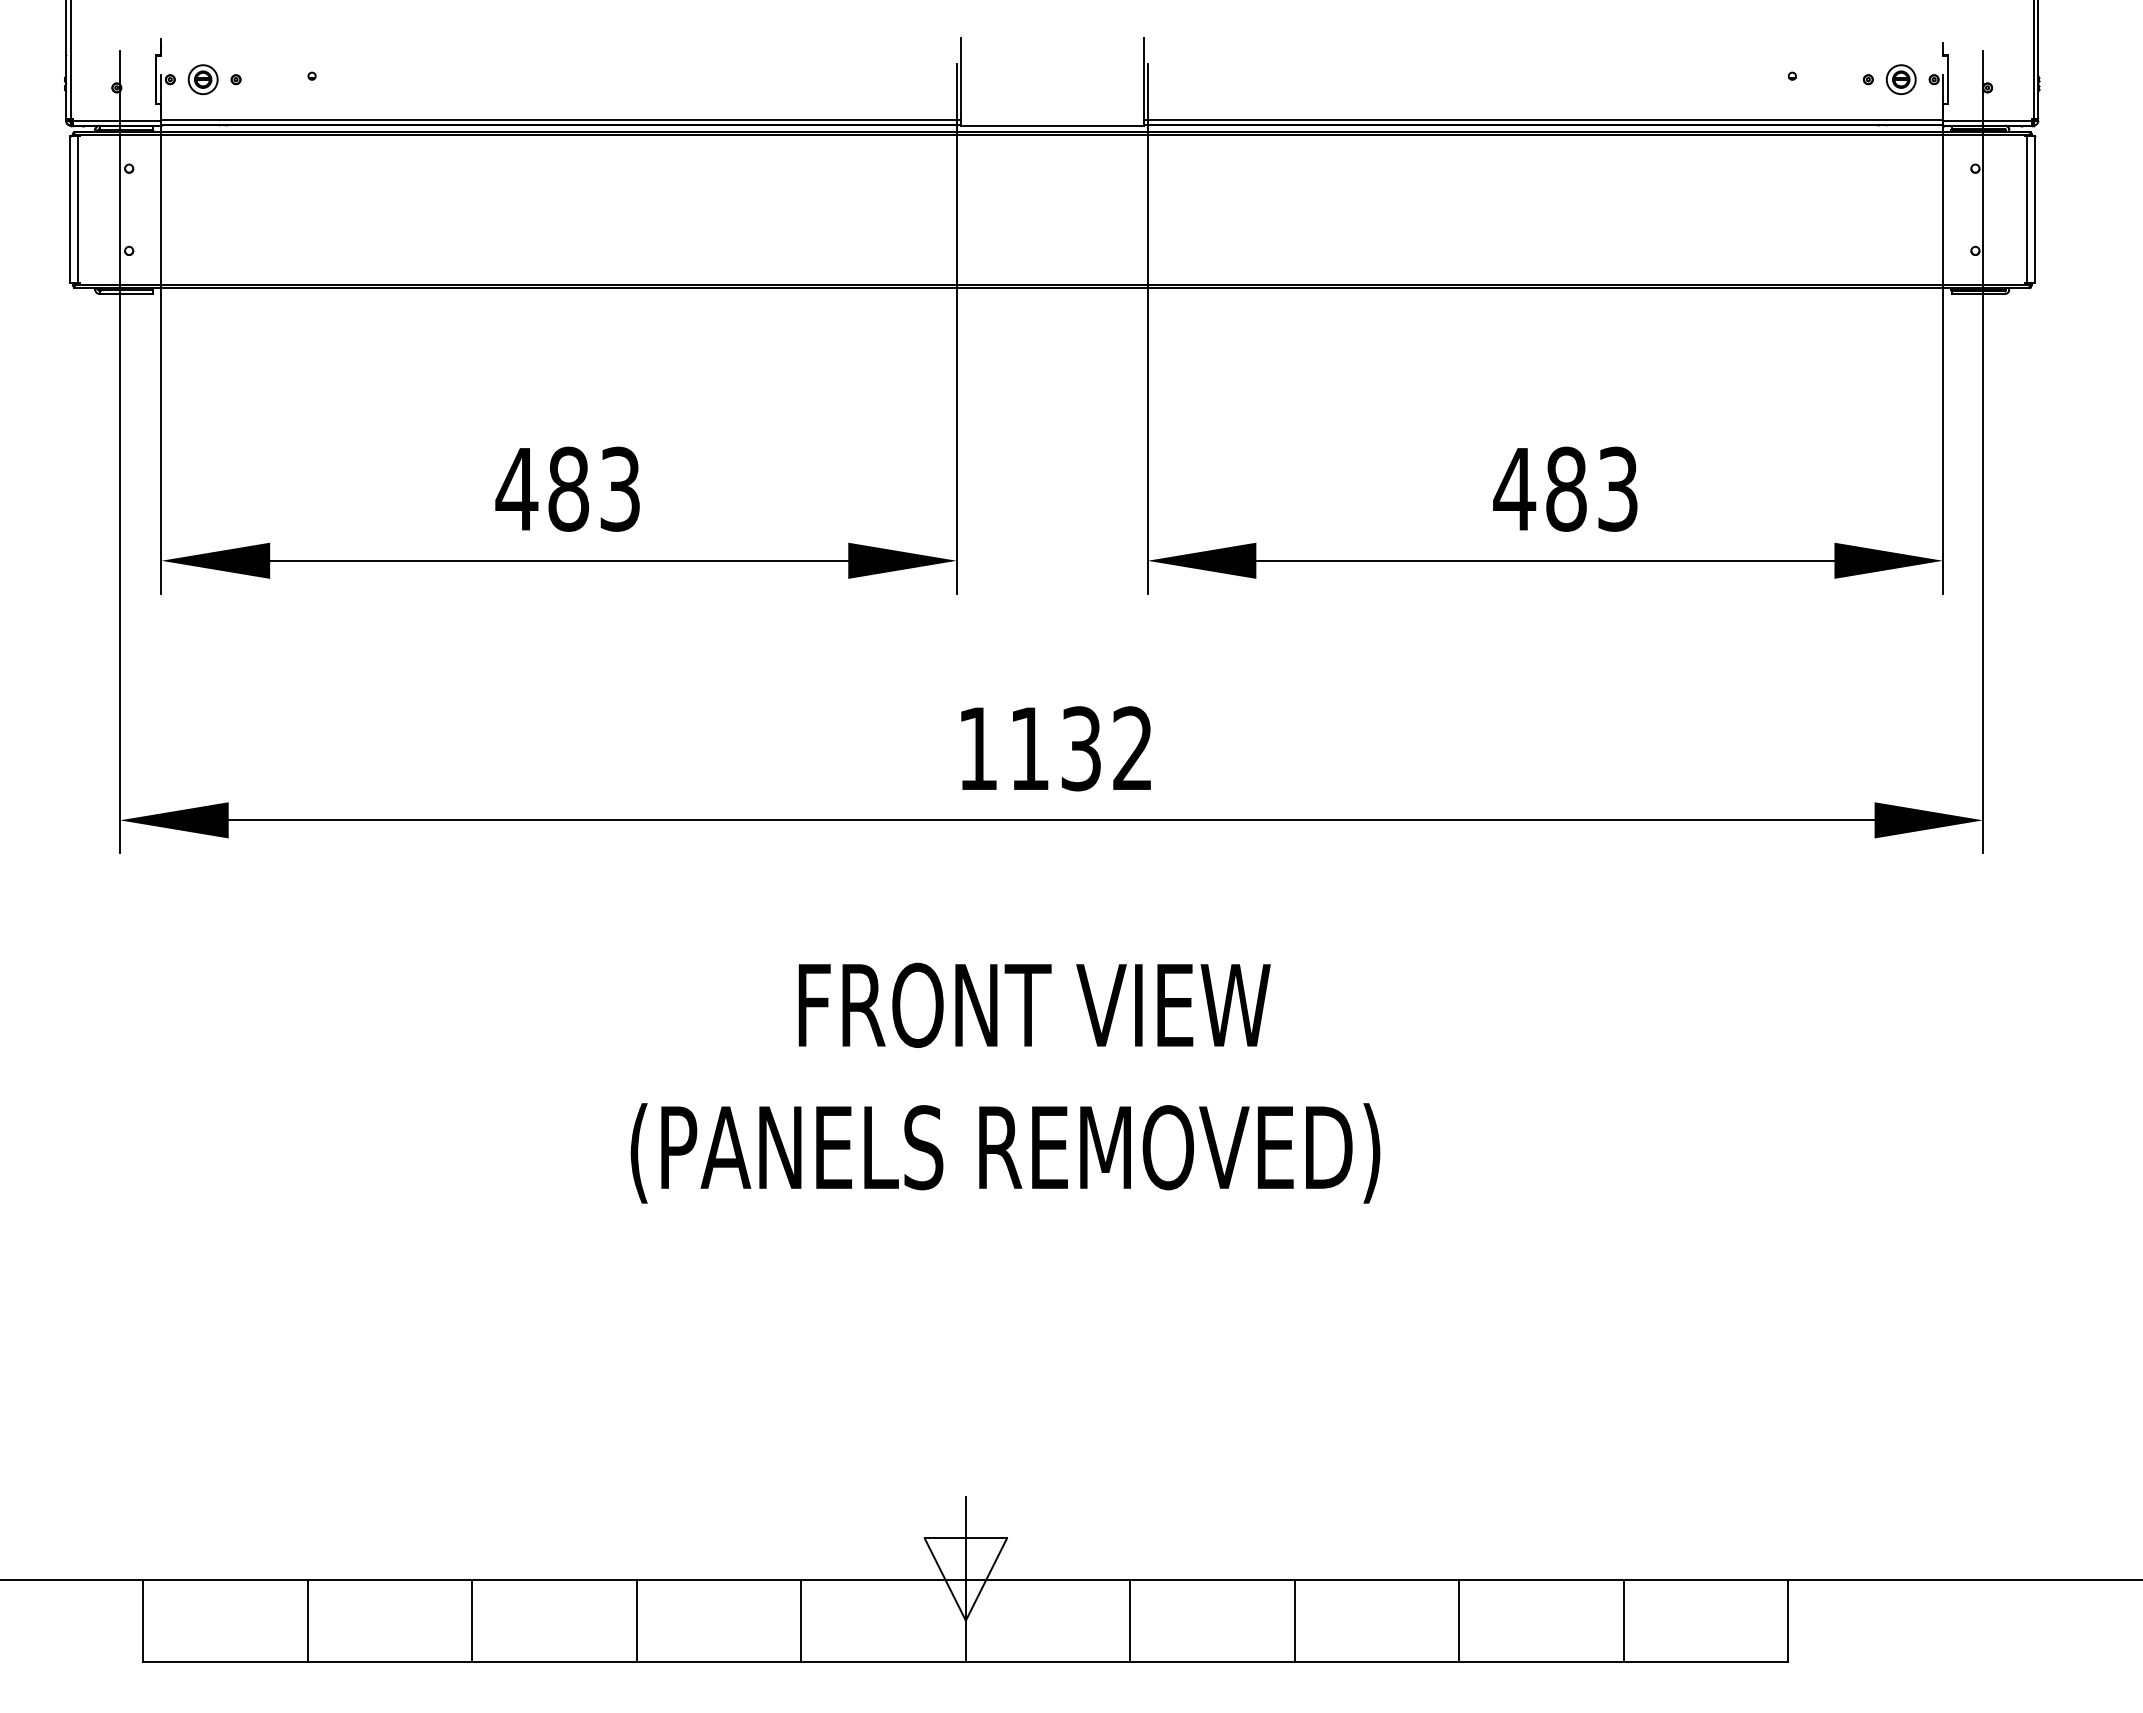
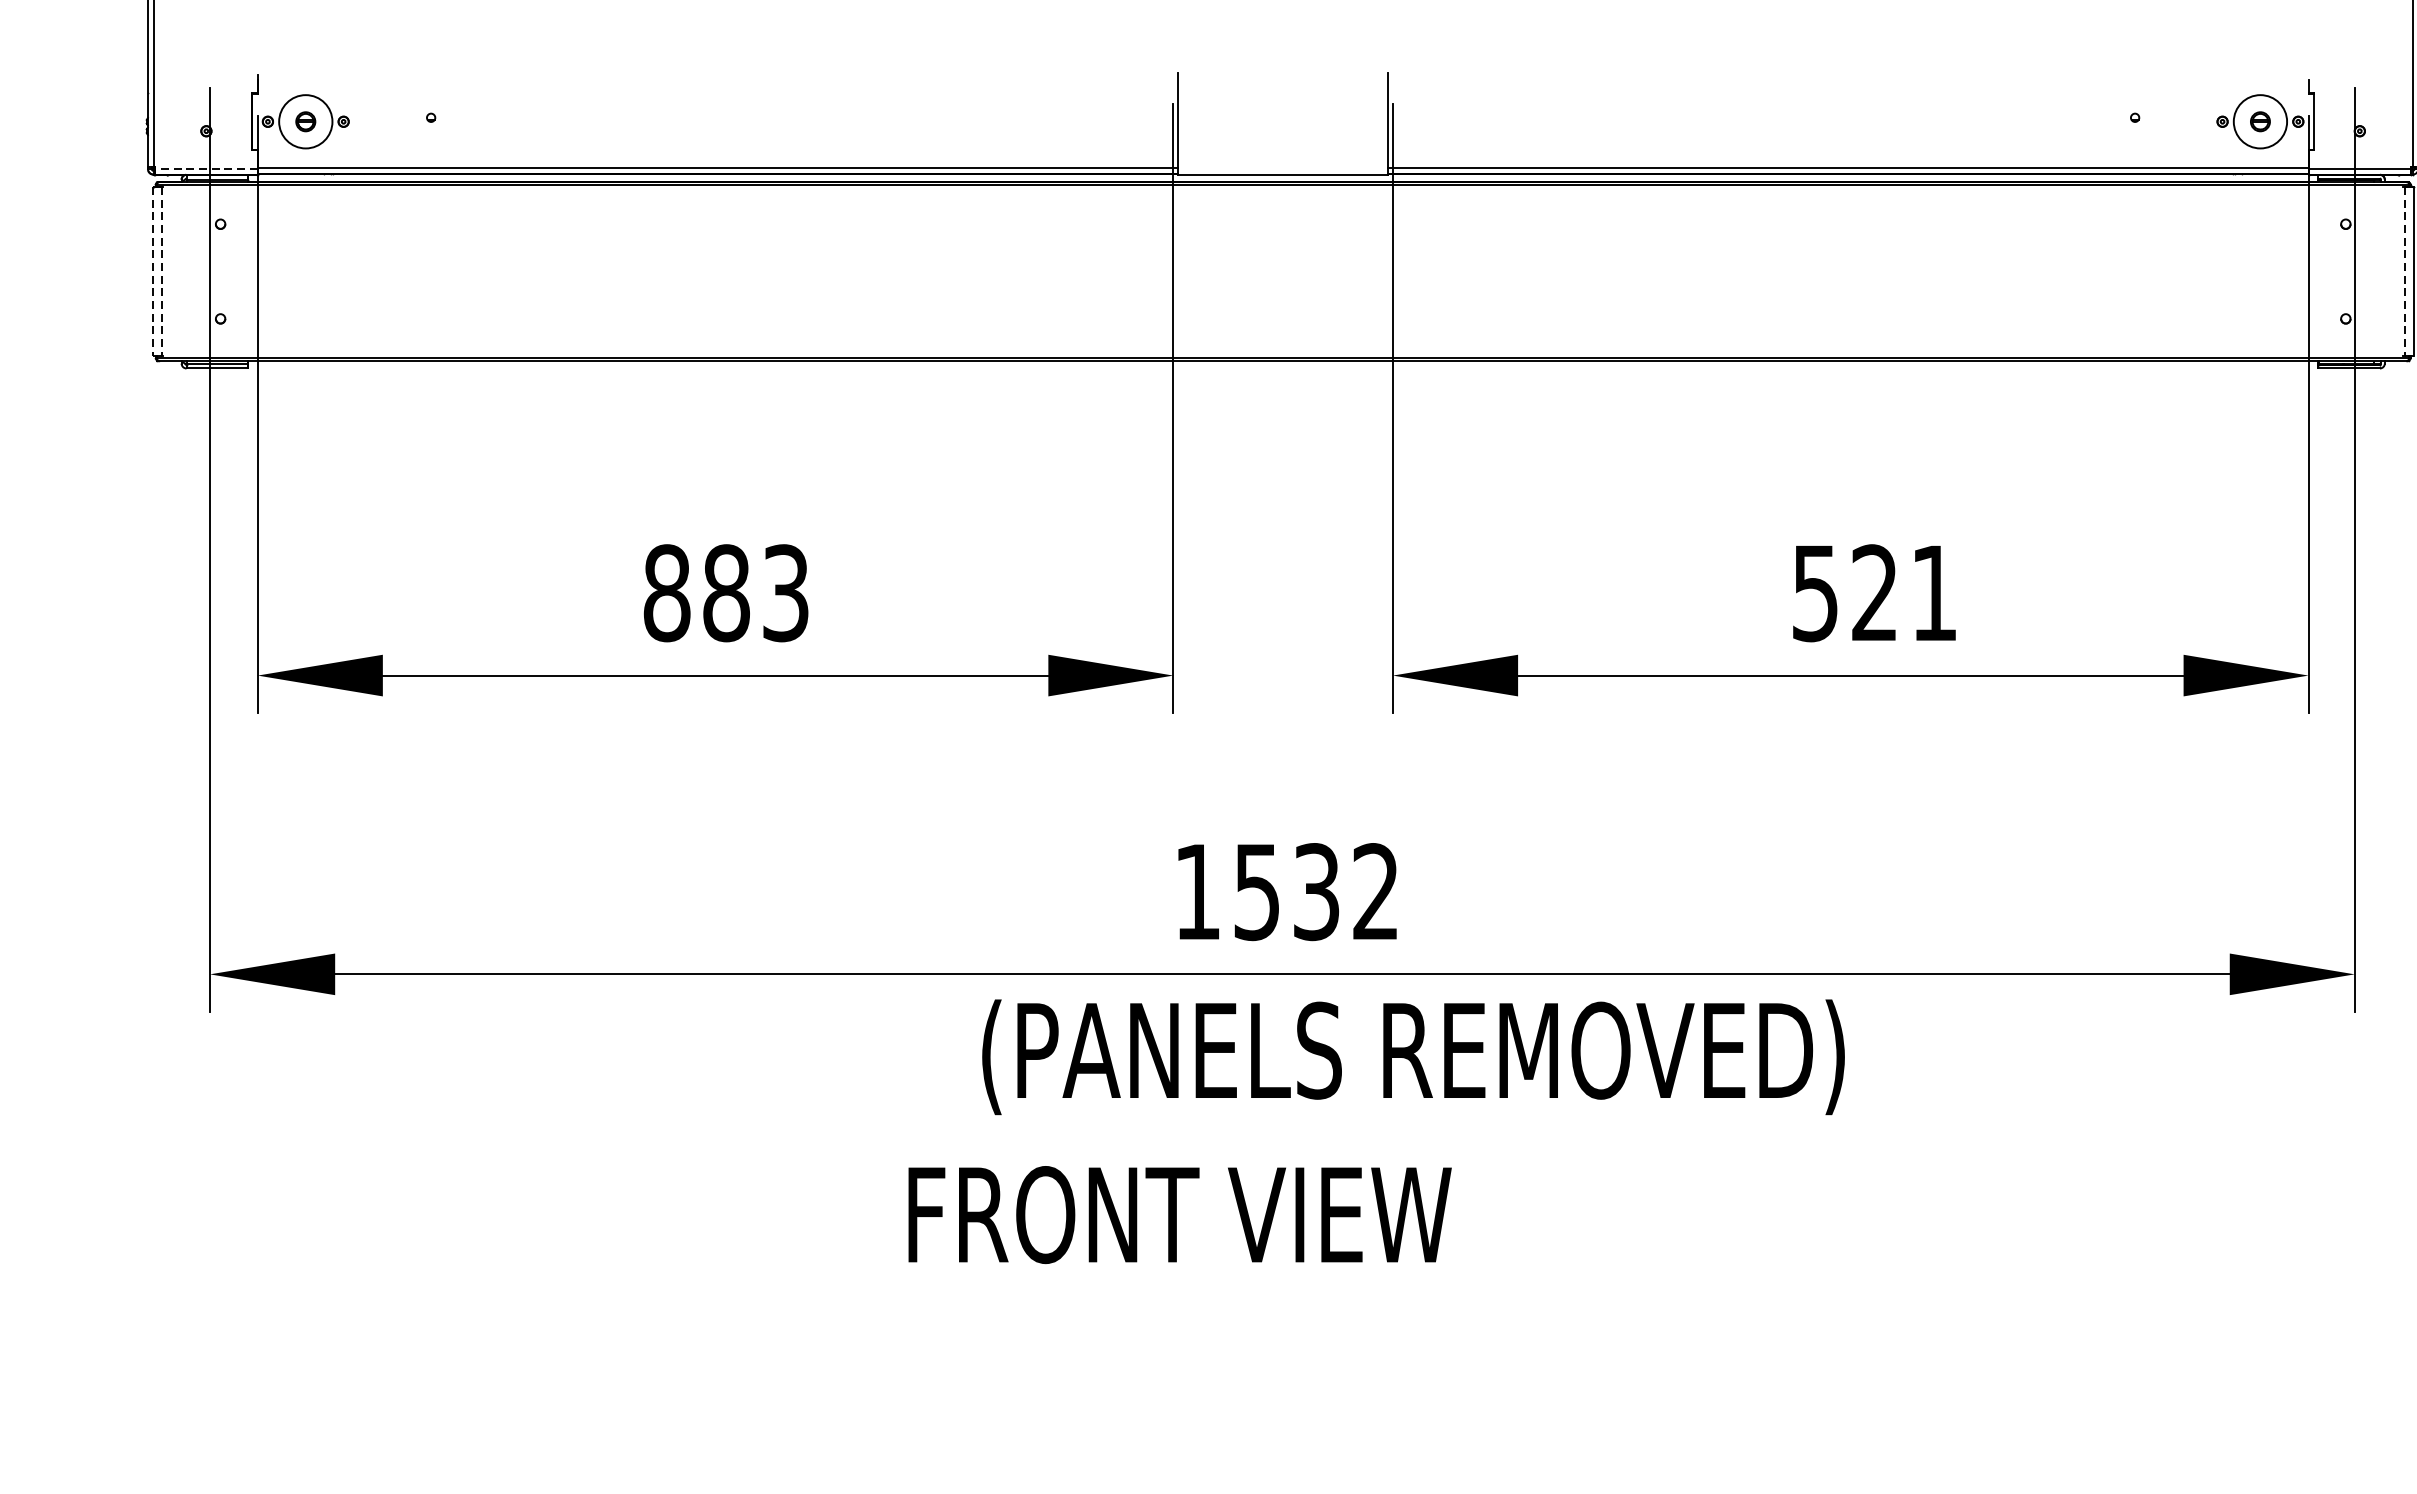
circle: (202, 79) -> (305, 121), size x1.6
circle: (1900, 79) -> (2259, 121), size x1.6
line: (116, 120) -> (206, 168), solid -> dashed
line: (70, 209) -> (153, 271), solid -> dashed
line: (77, 209) -> (161, 271), solid -> dashed
line: (2026, 209) -> (2404, 271), solid -> dashed
text: (516, 488) -> (666, 592), 483 -> 883
text: (1565, 488) -> (1873, 592), 483 -> 521
text: (1029, 749) -> (1256, 892), 1132 -> 1532
text: (1034, 1004) -> (1179, 1213), moved
text: (1005, 1153) -> (1413, 1057), moved

